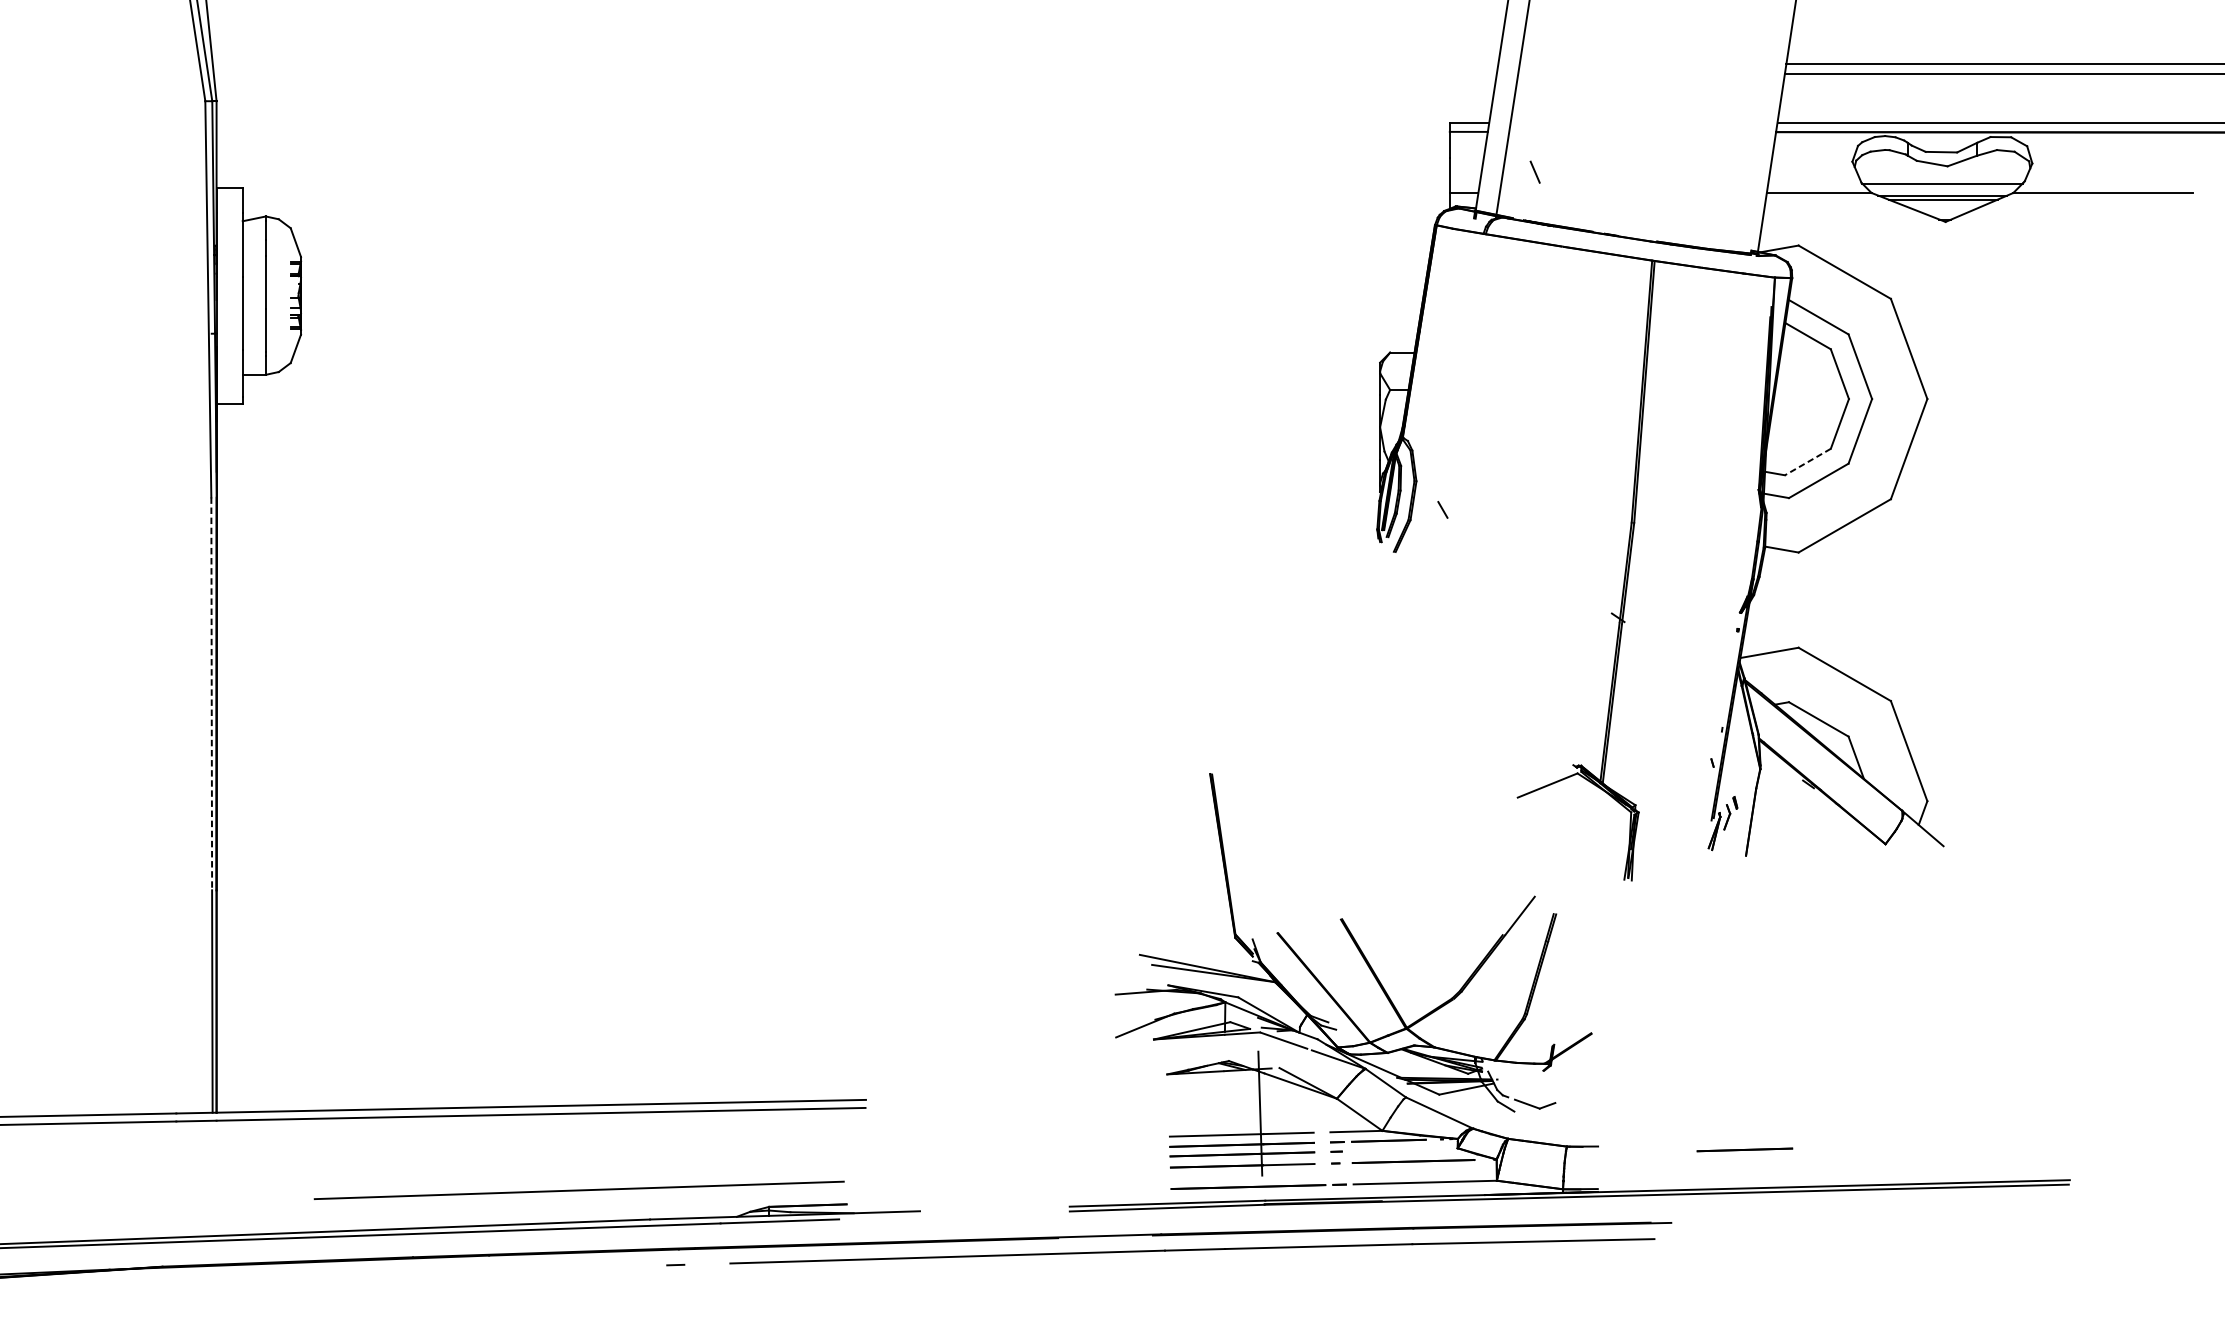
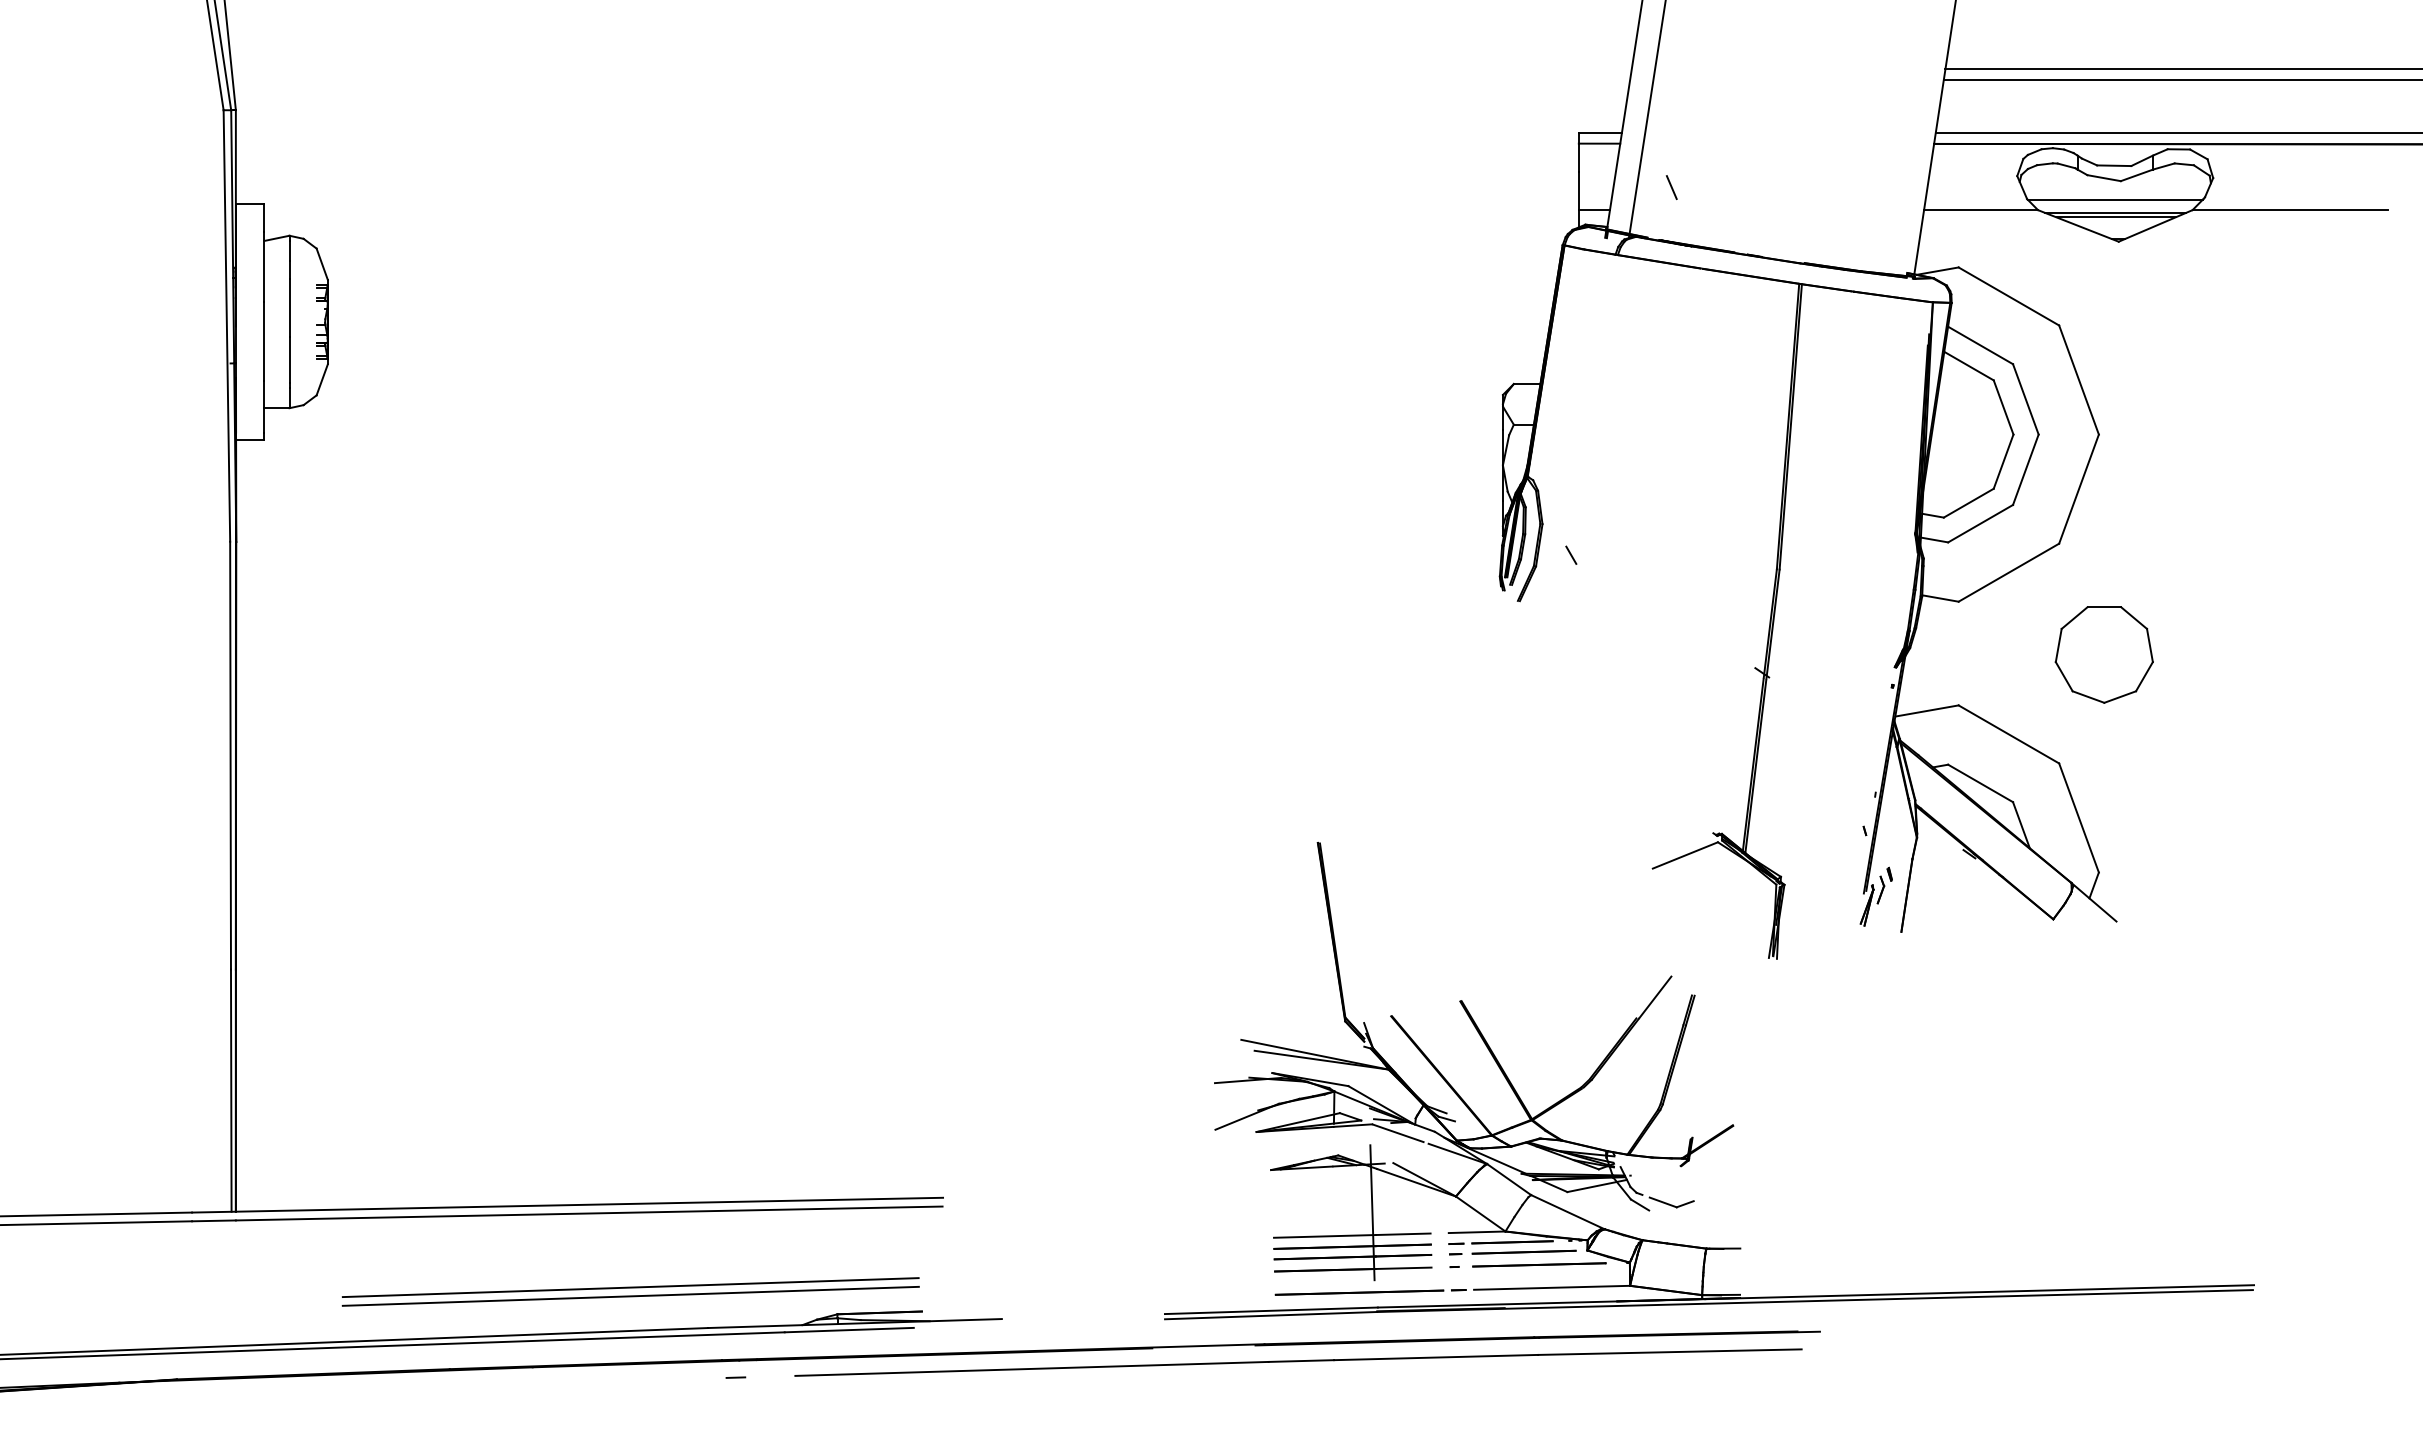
line: (1807, 462) -> (1968, 503), dashed -> solid
part: (1931, 601) -> (2103, 654), added
line: (211, 693) -> (230, 755), dashed -> solid
line: (1744, 1149) -> (1523, 1251), moved
line: (578, 1182) -> (630, 1287), added

